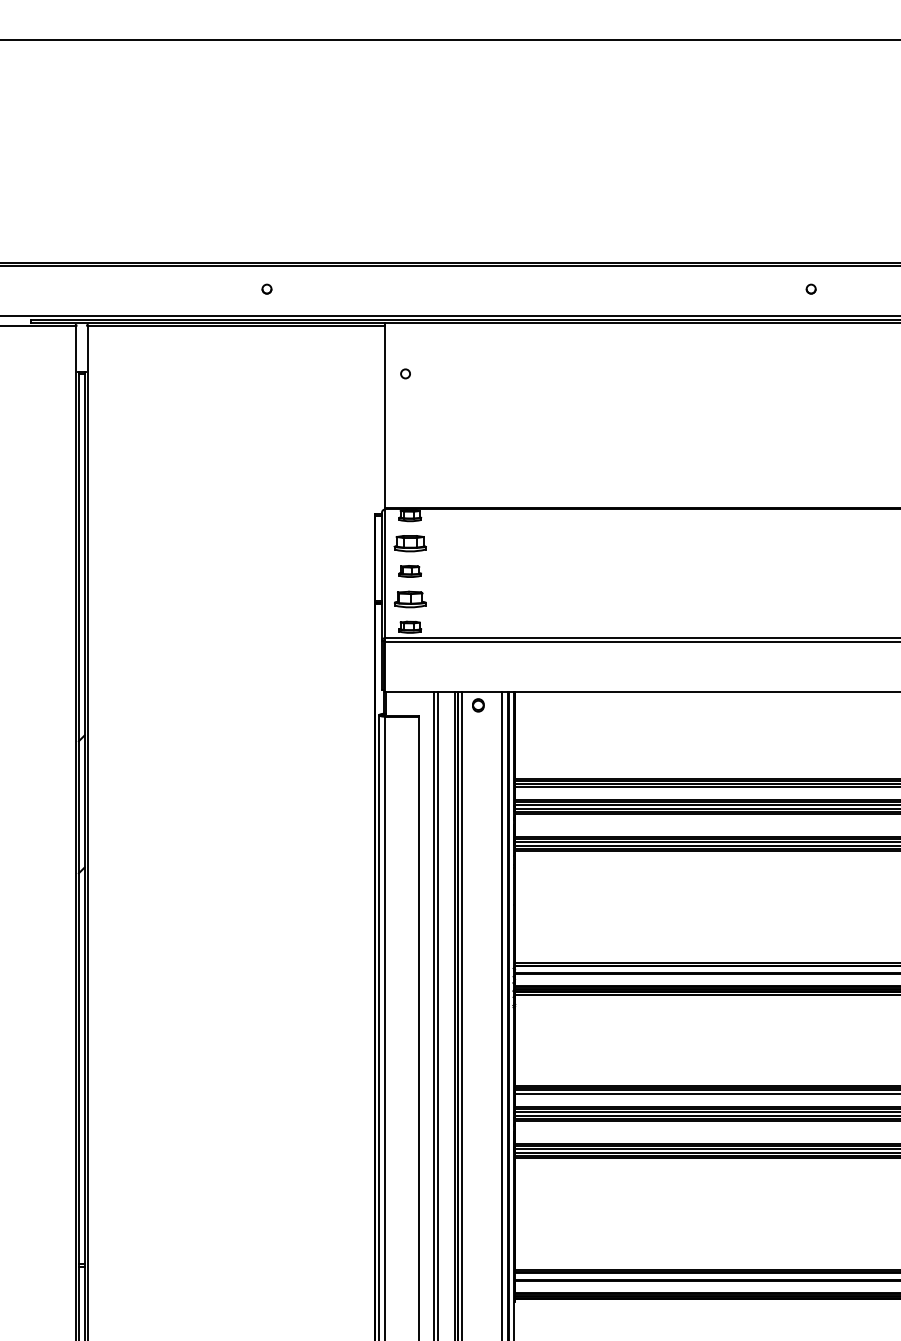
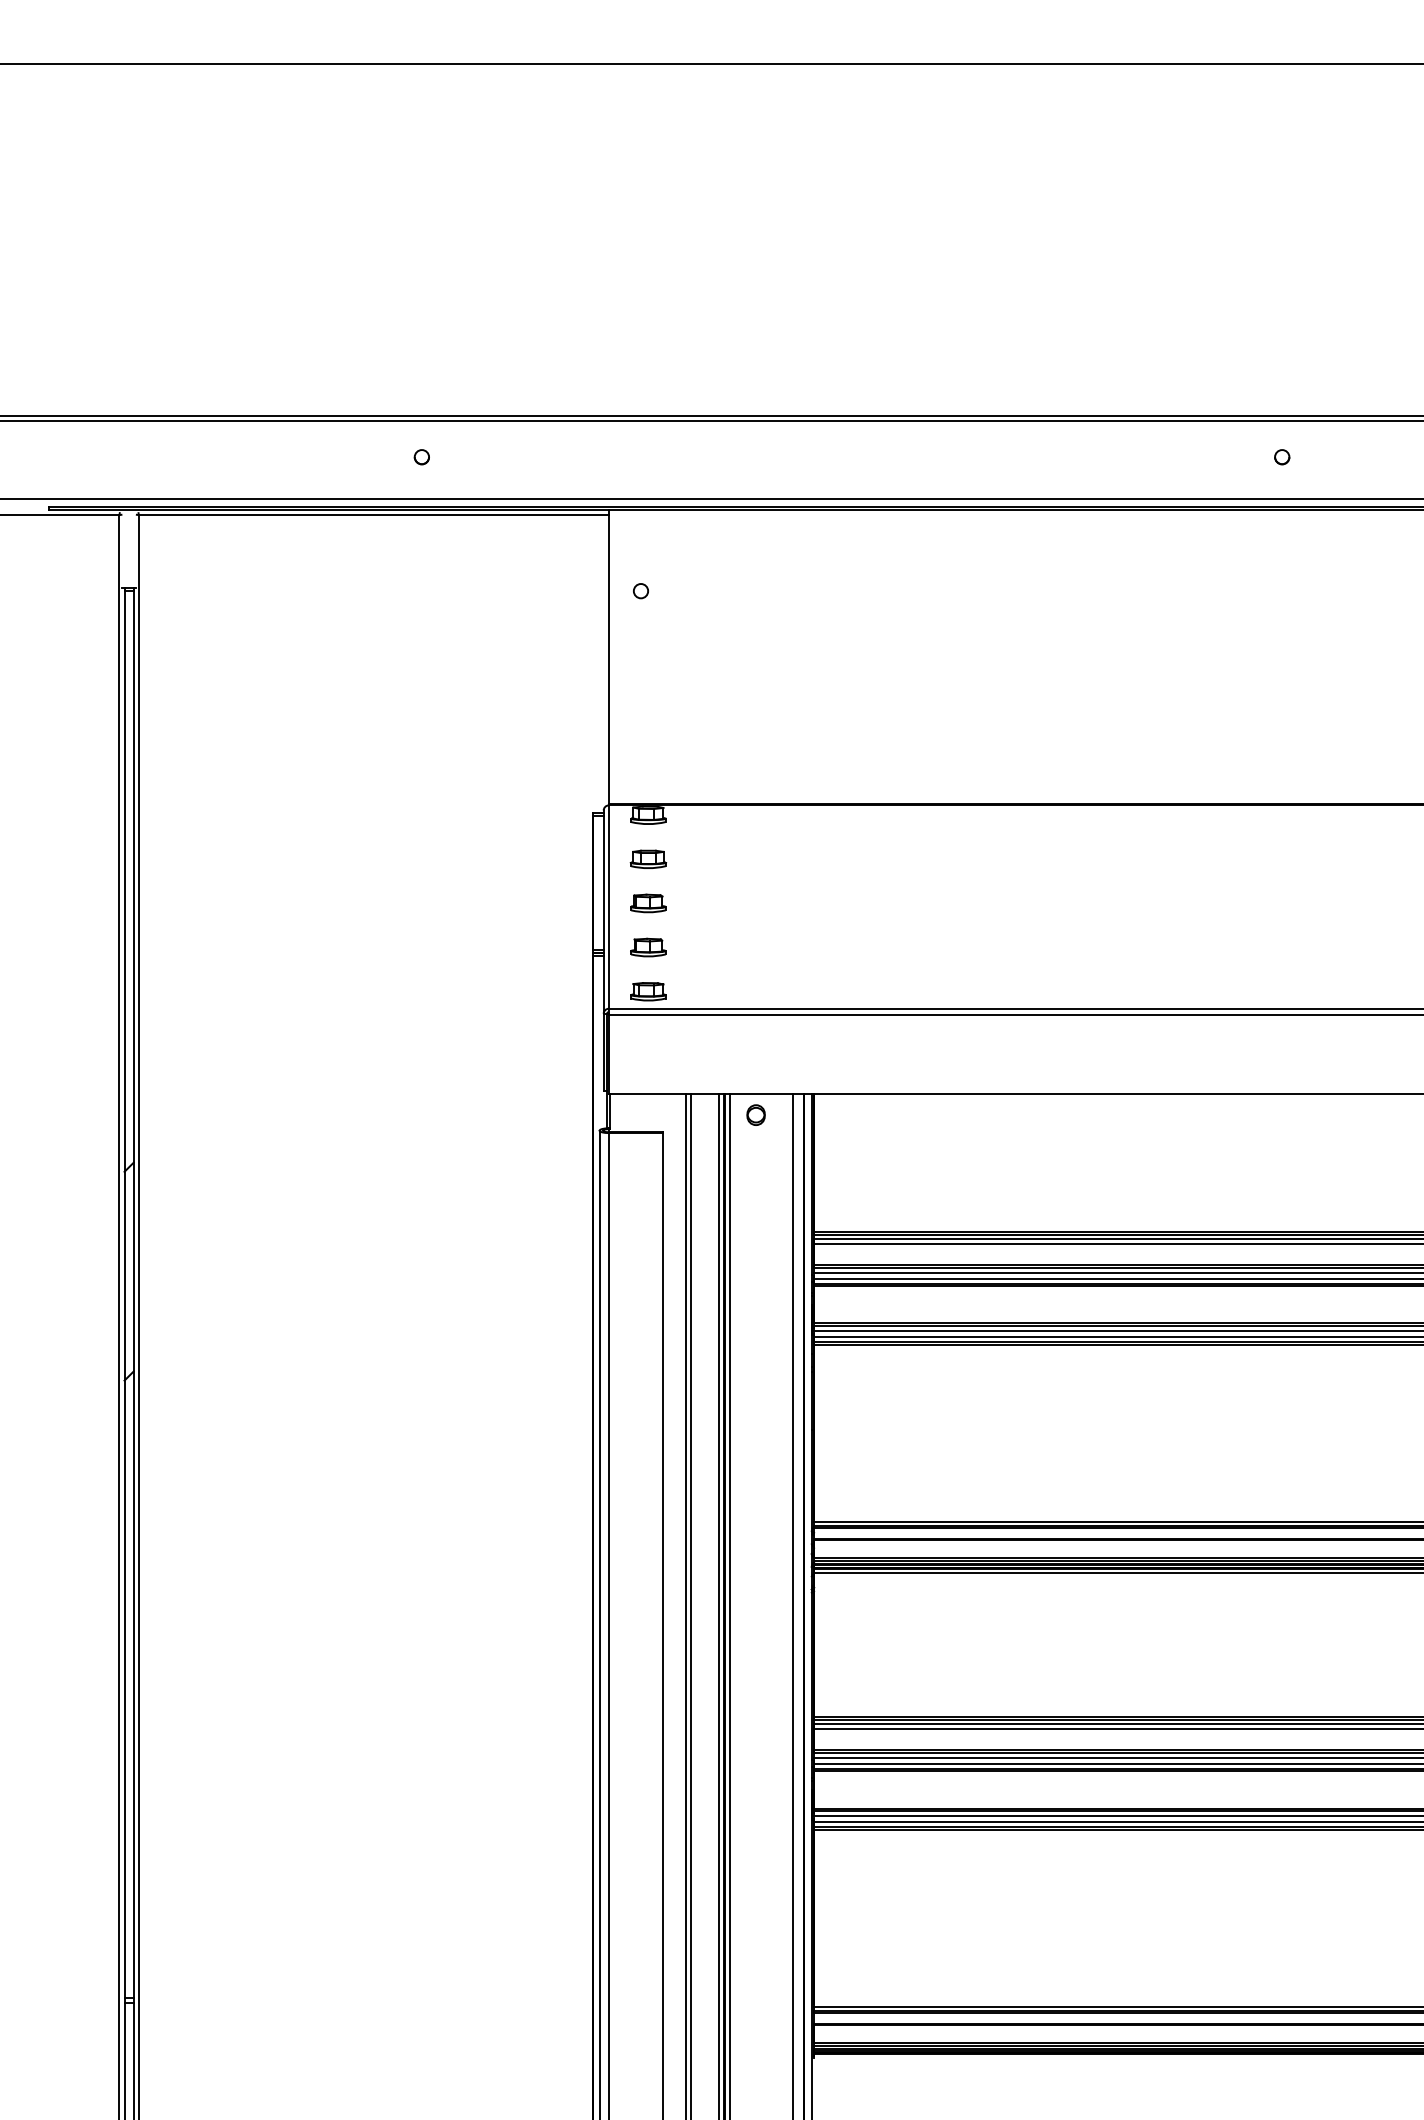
part: (410, 543) -> (648, 859), size x0.71
part: (410, 598) -> (648, 946), size x0.71

